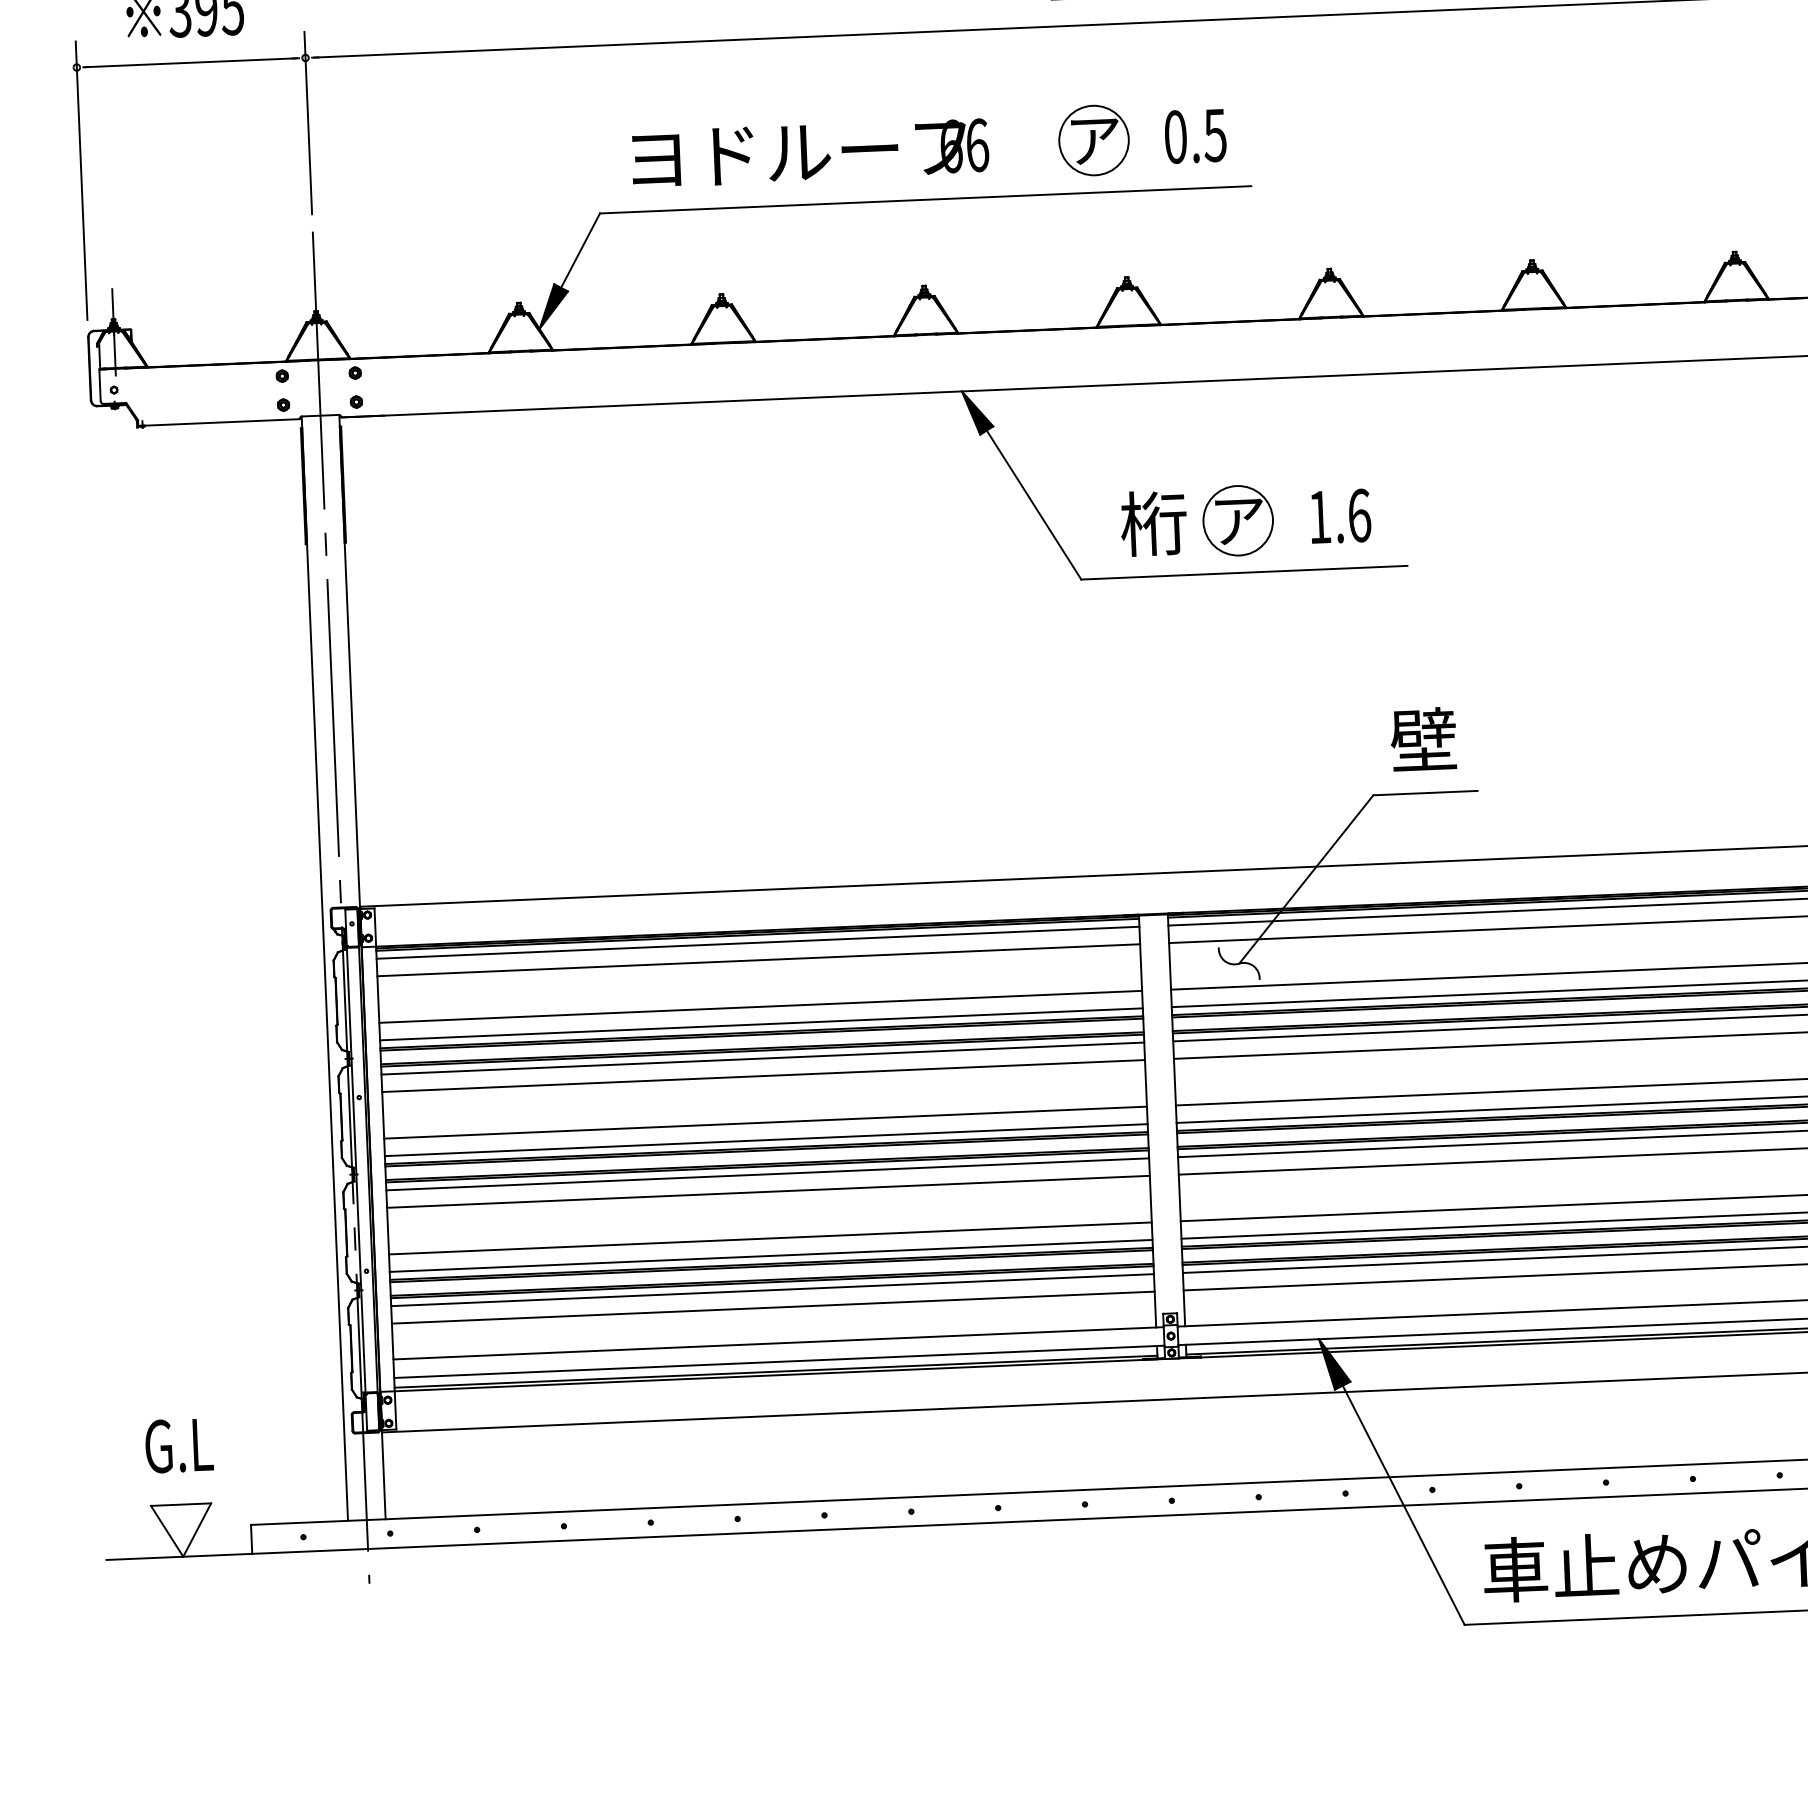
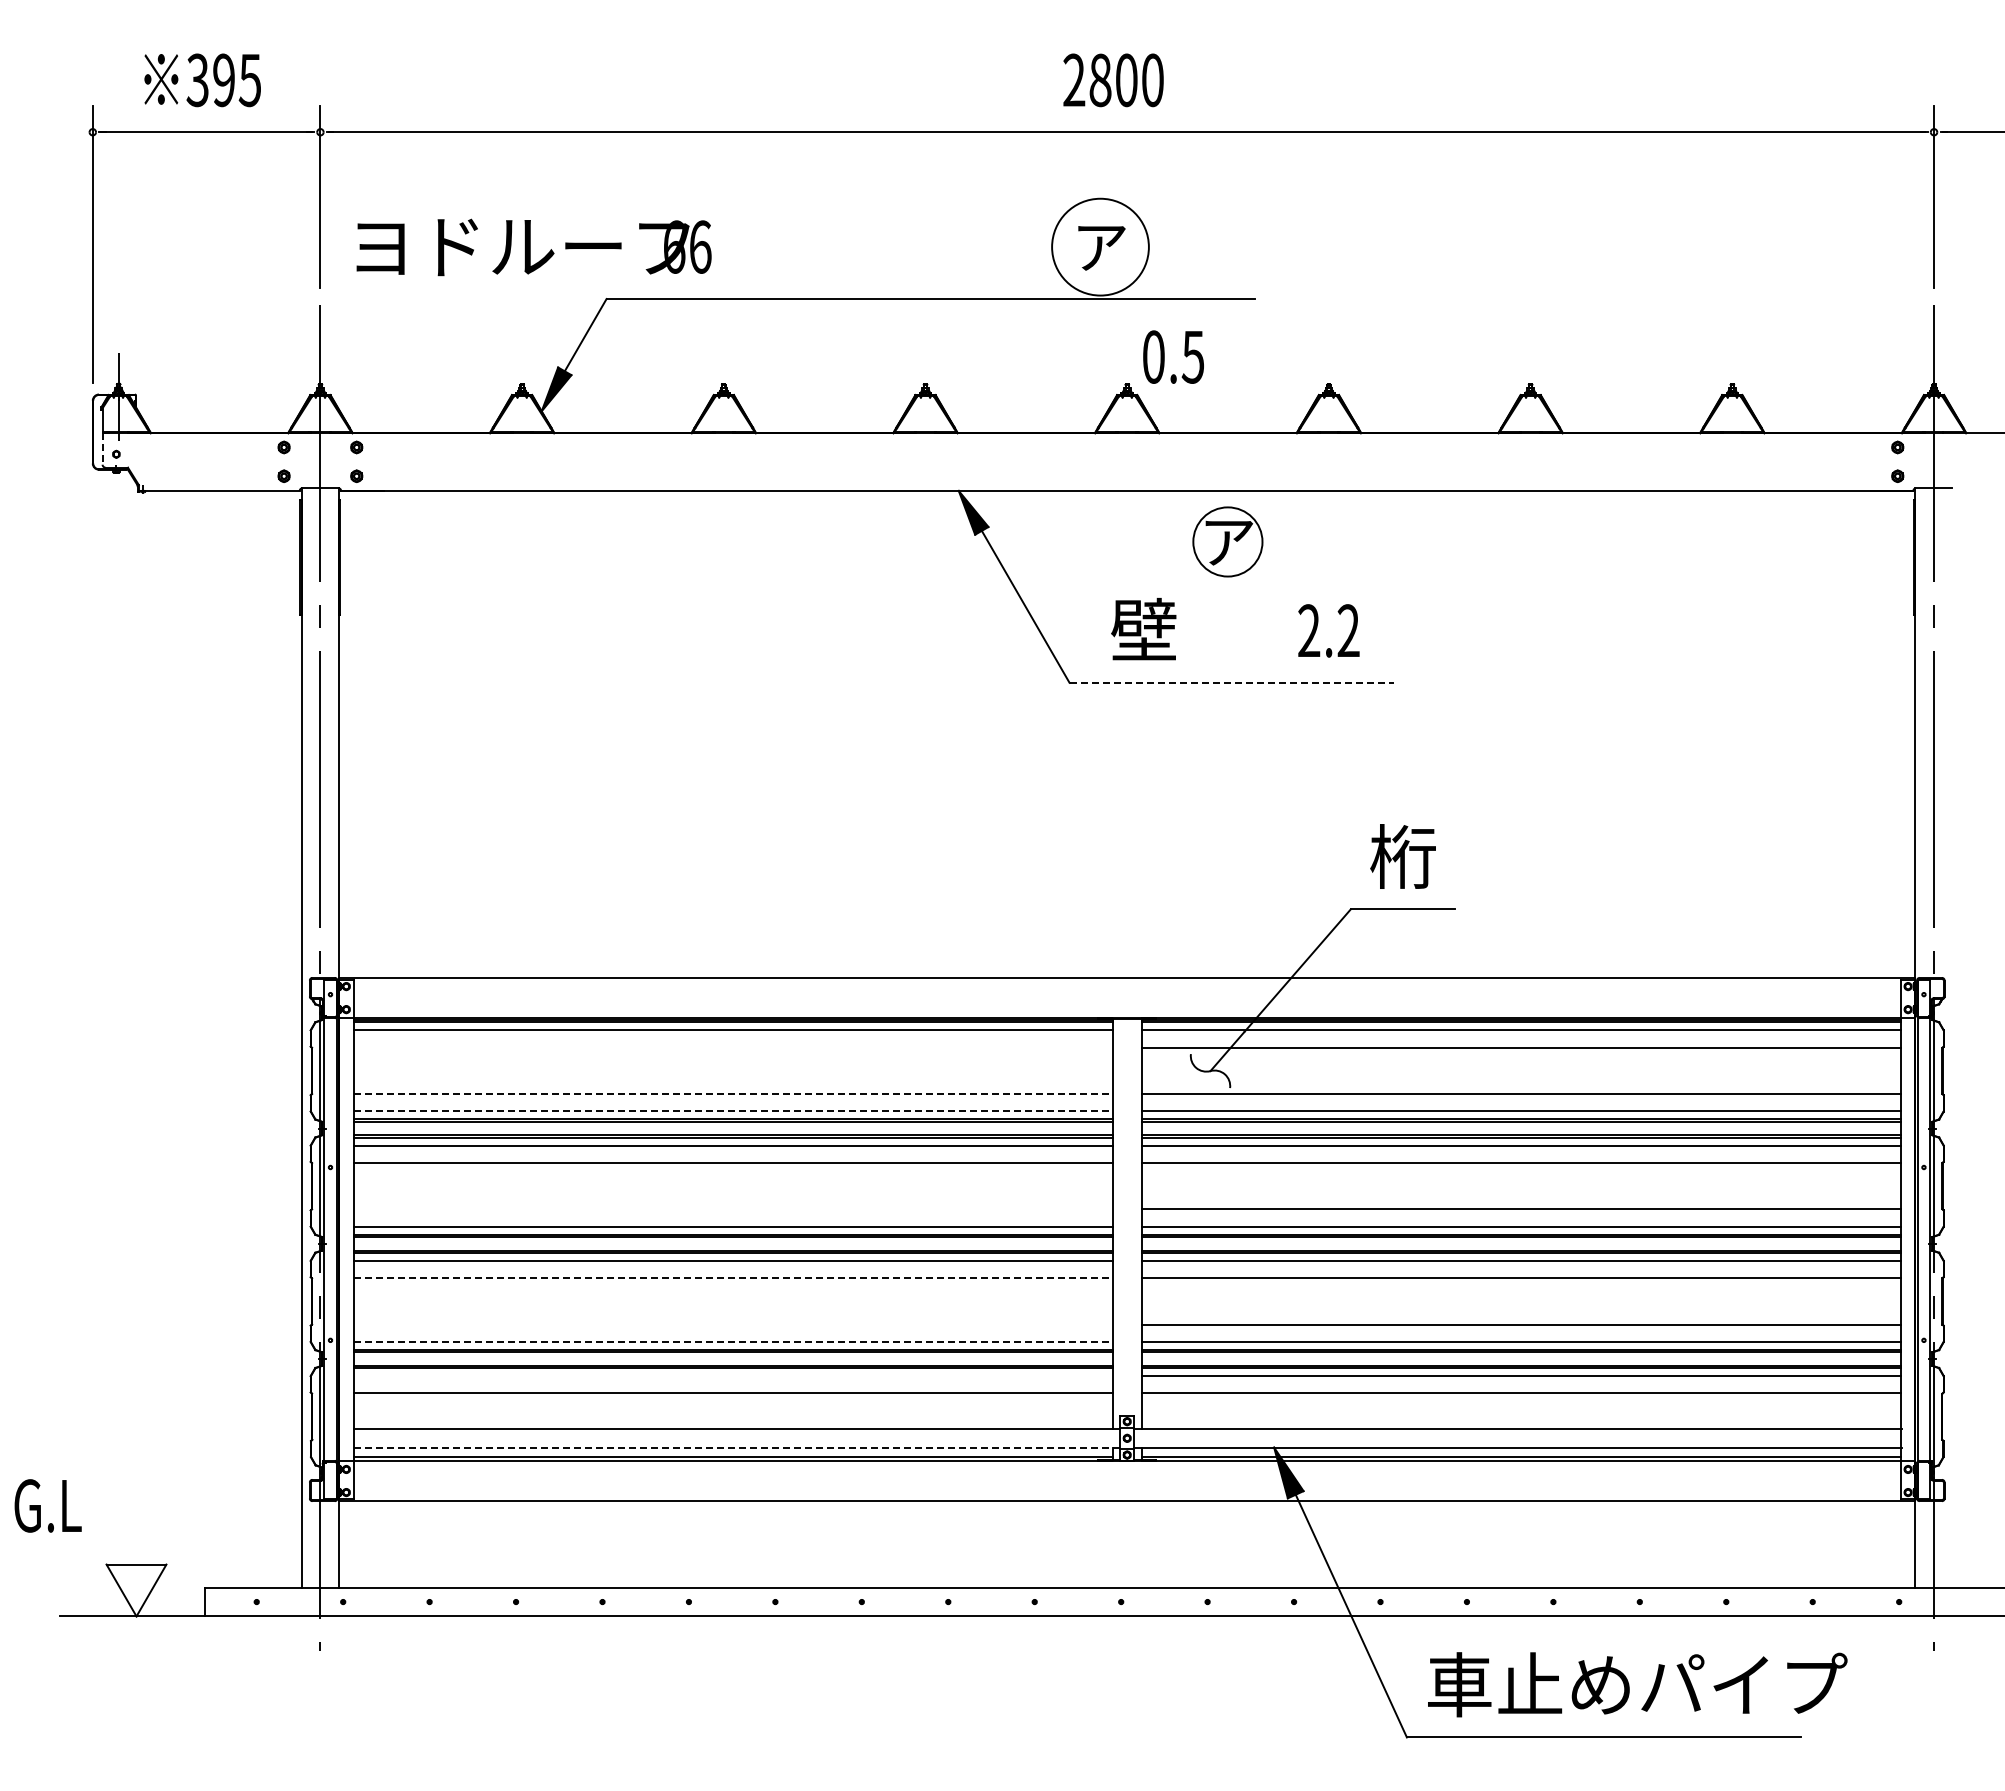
text: (1195, 135) -> (1173, 356), moved
circle: (1094, 139) -> (1100, 246), size x1.4
text: (809, 152) -> (533, 247), moved
line: (99, 385) -> (102, 449), solid -> dashed
text: (1339, 516) -> (1328, 630), 1.6 -> 2.2
part: (1237, 520) -> (1227, 541), moved
text: (1153, 522) -> (1143, 629), 桁 -> 壁
line: (1244, 572) -> (1232, 682), solid -> dashed
text: (1423, 739) -> (1402, 856), 壁 -> 桁
line: (758, 960) -> (732, 1047), removed
line: (761, 1007) -> (733, 1094), solid -> dashed
line: (761, 1024) -> (733, 1111), solid -> dashed
line: (764, 1122) -> (732, 1209), removed
line: (768, 1192) -> (733, 1278), solid -> dashed
line: (769, 1238) -> (732, 1324), removed
line: (771, 1256) -> (733, 1342), solid -> dashed
line: (771, 1290) -> (732, 1376), removed
line: (779, 1361) -> (737, 1447), solid -> dashed
text: (178, 1445) -> (47, 1505), moved

